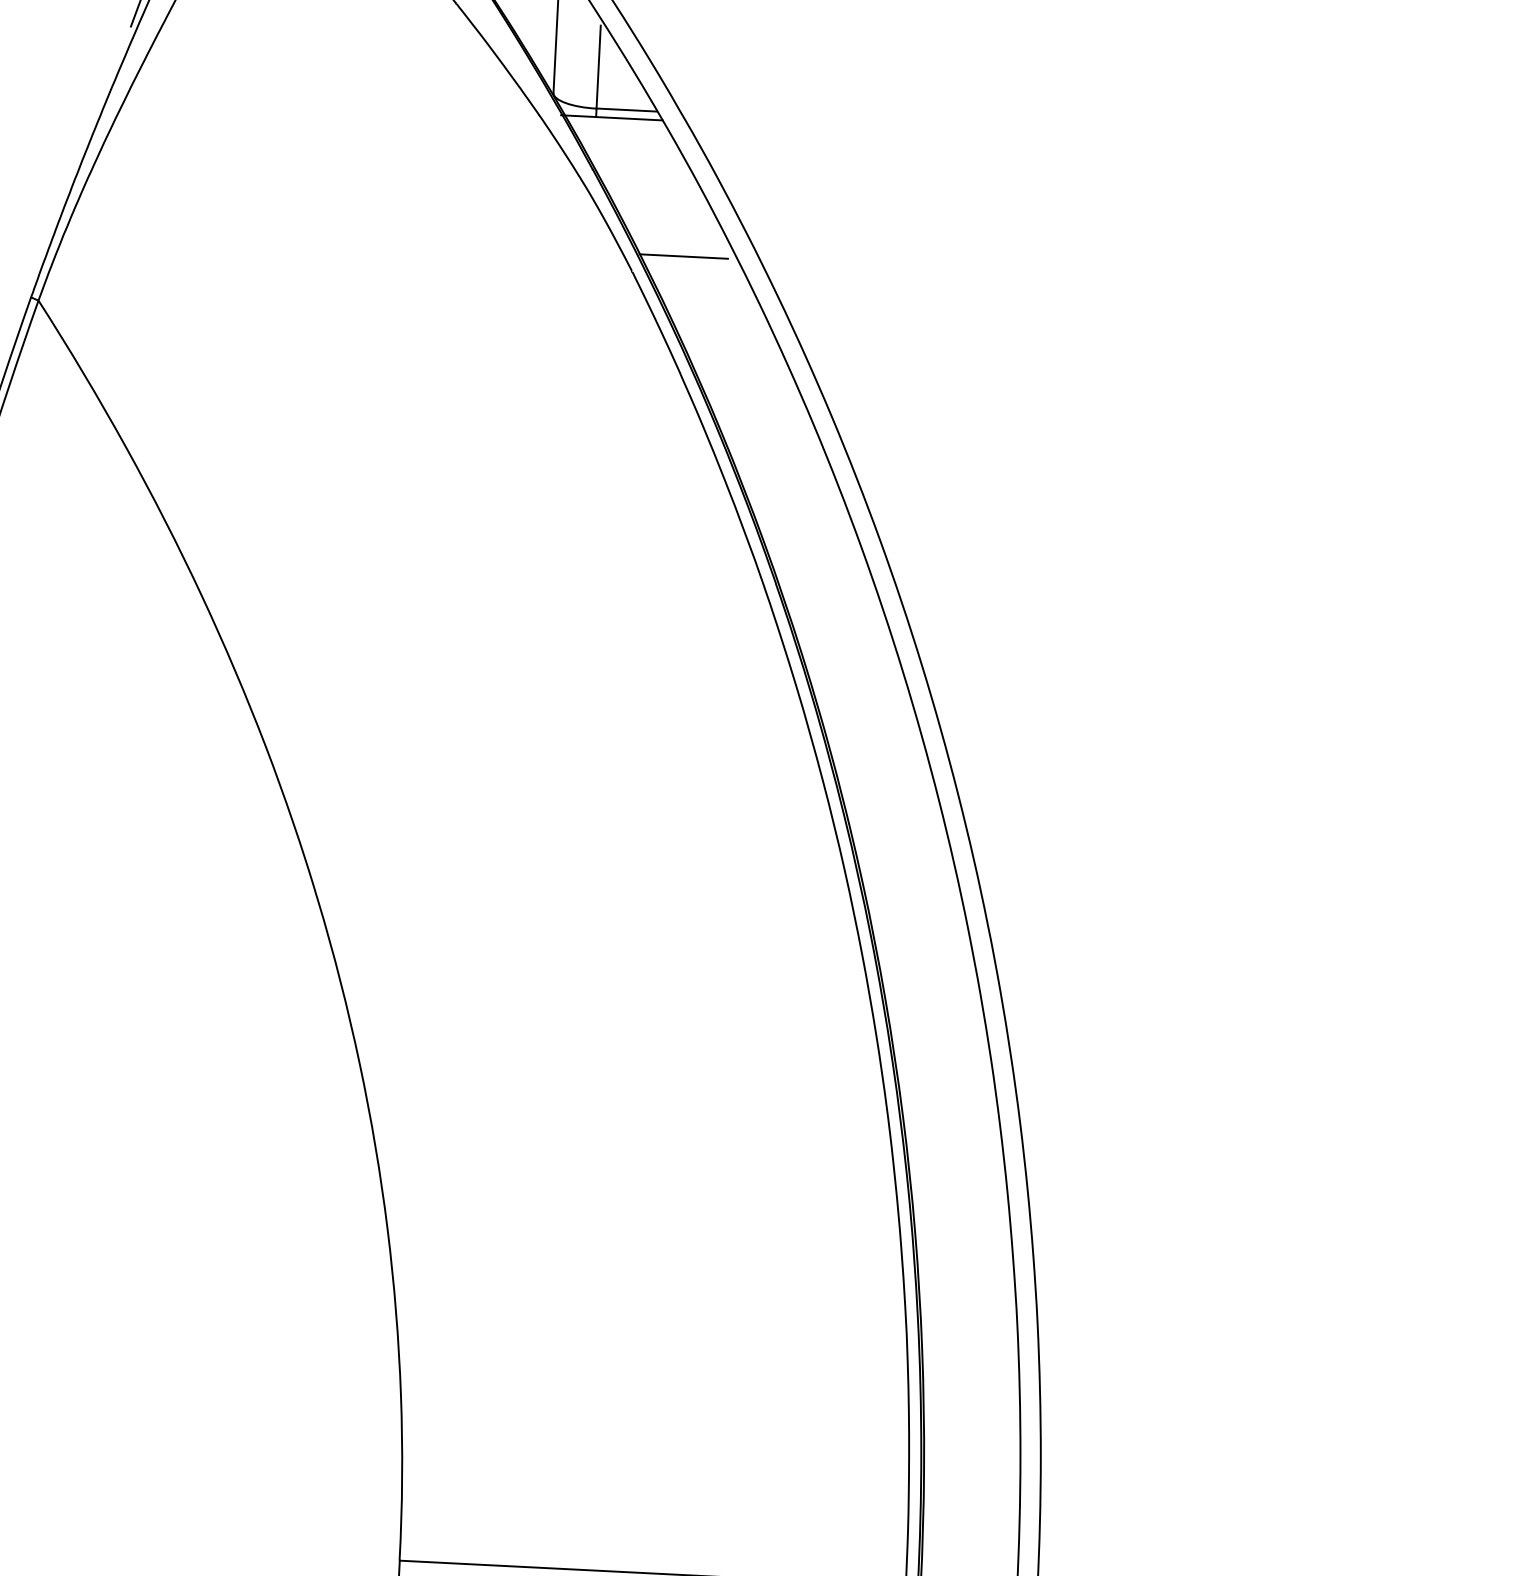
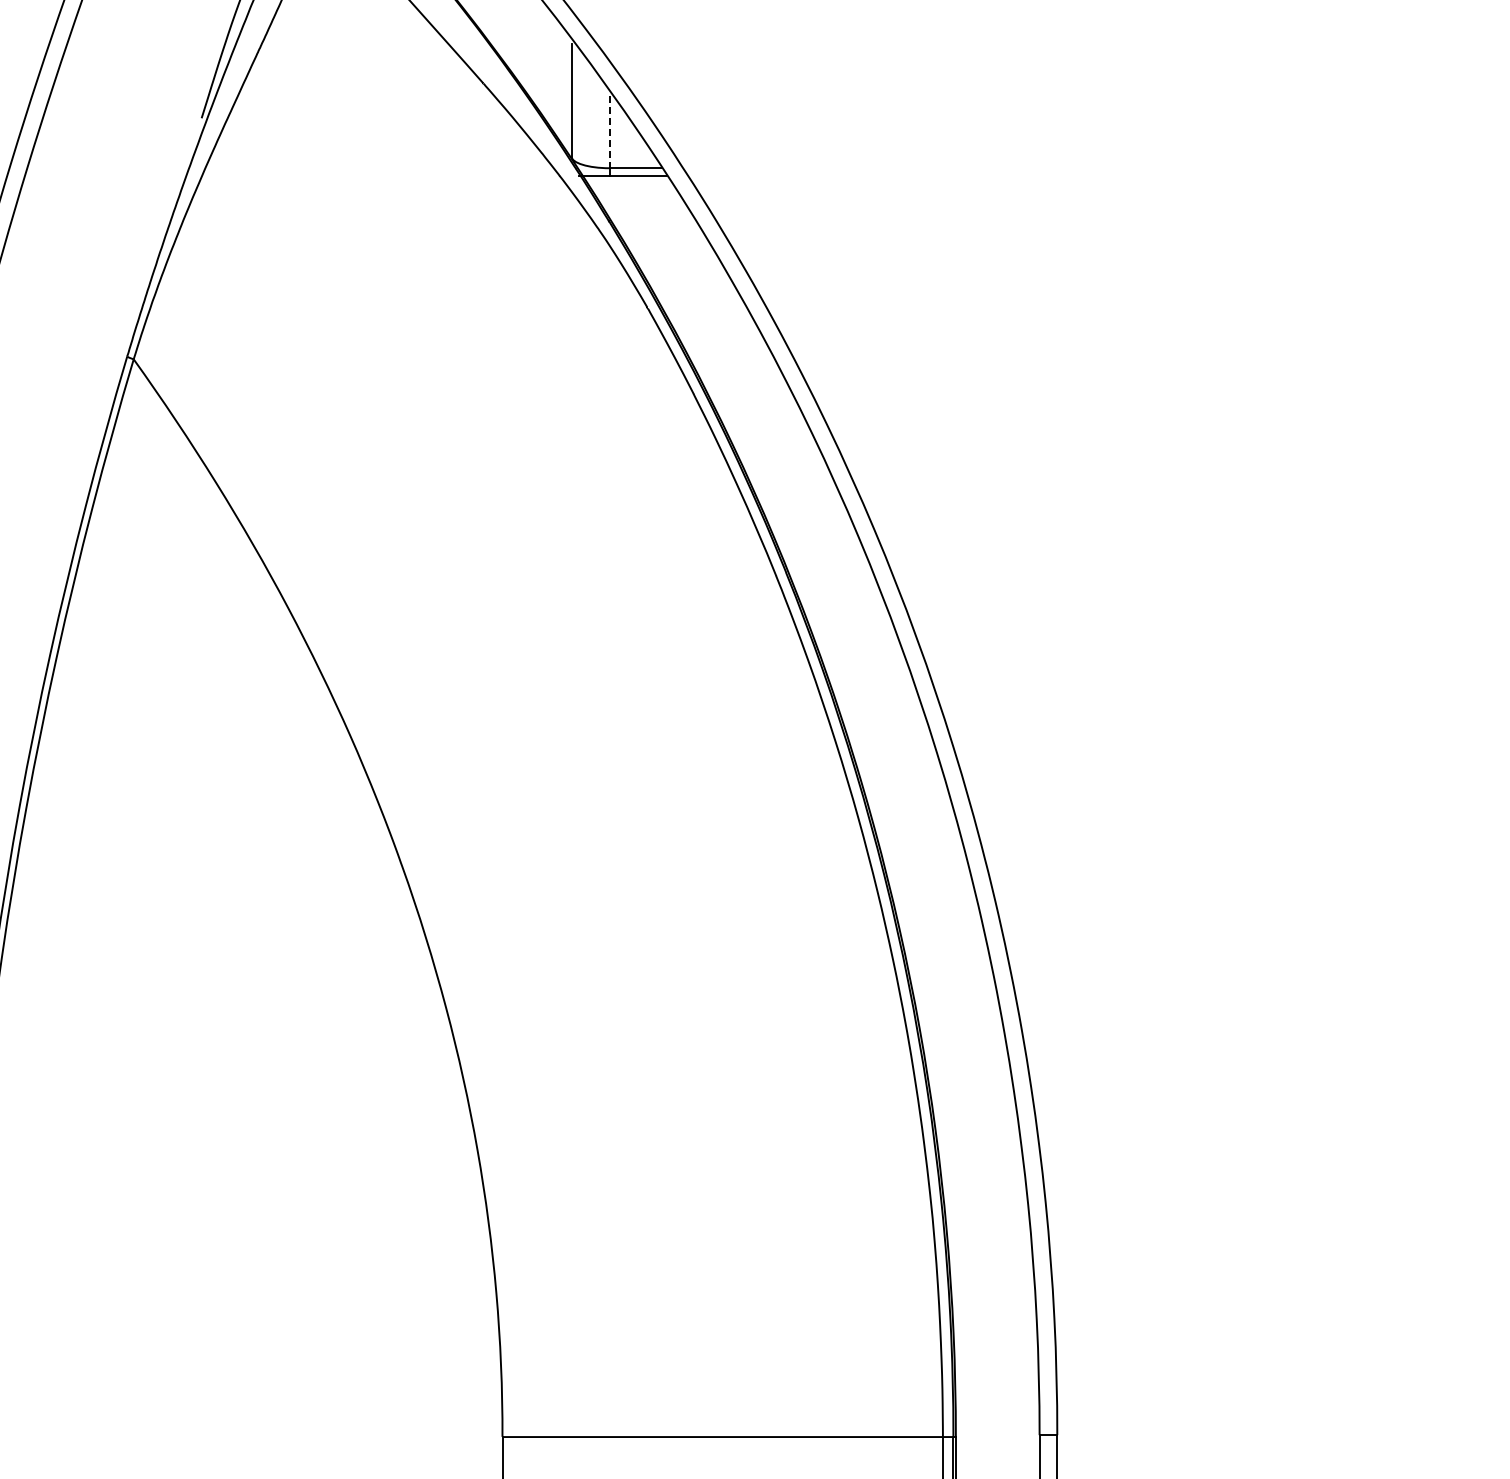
line: (598, 67) -> (609, 132), solid -> dashed
line: (683, 256) -> (691, 292), removed

